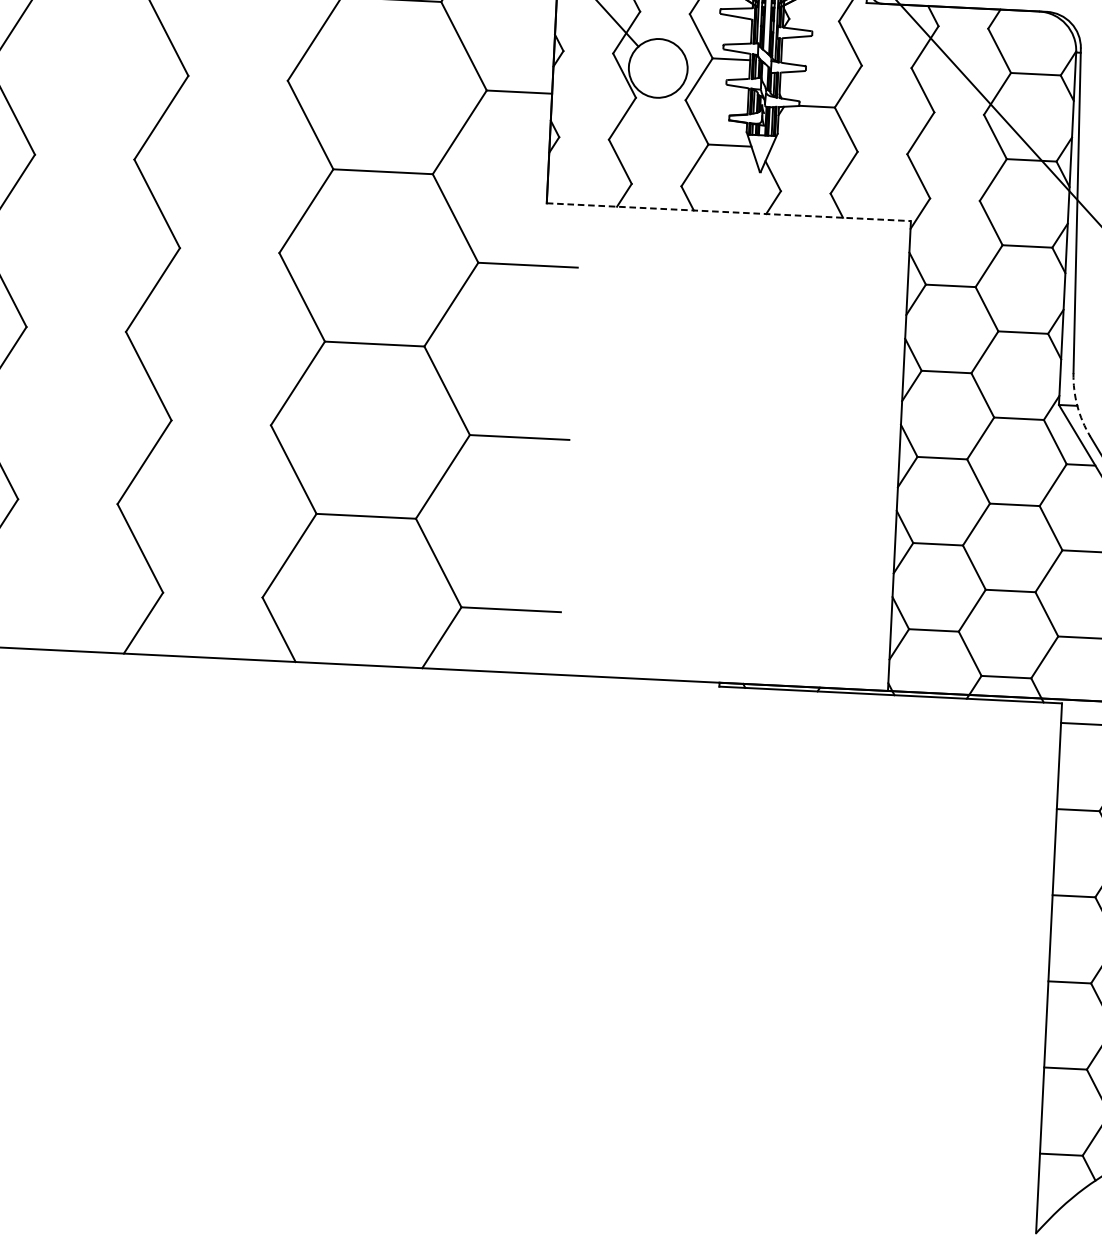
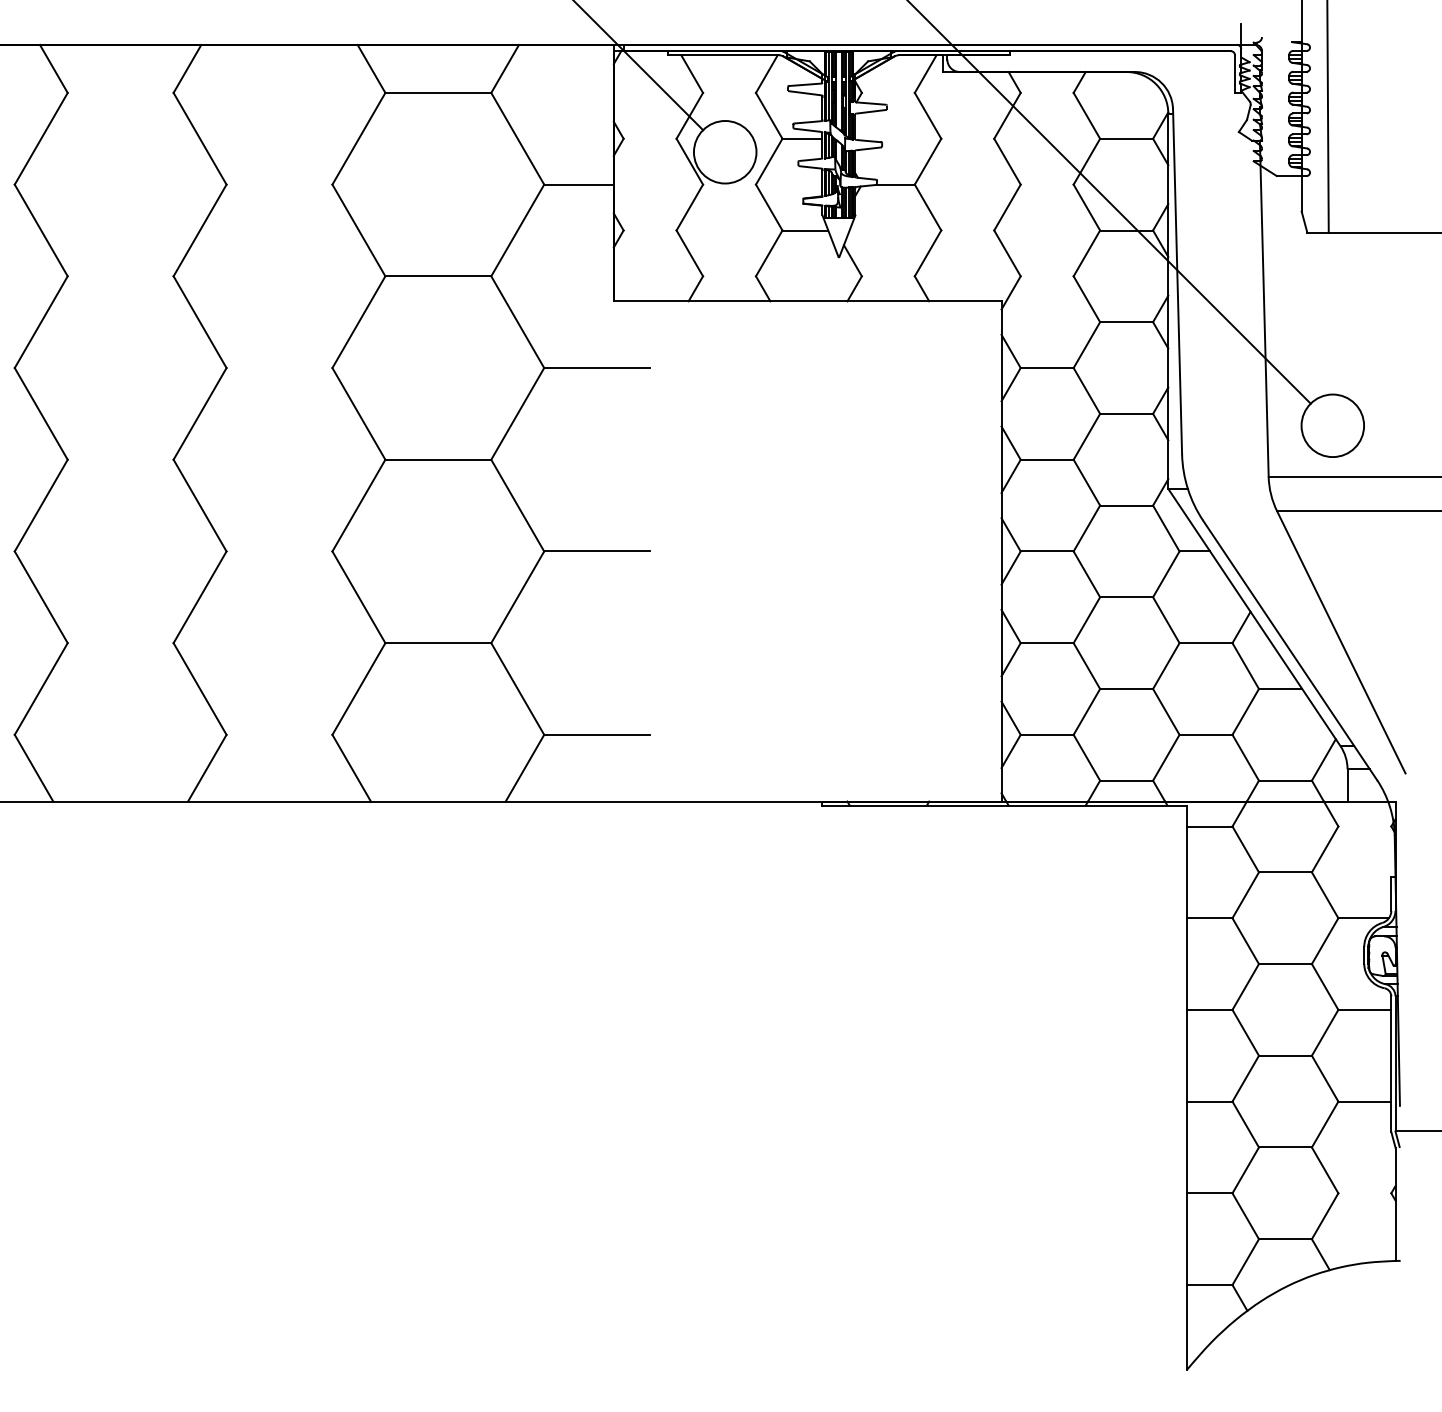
line: (728, 212) -> (807, 301), dashed -> solid
arc: (1076, 406) -> (1187, 489), dashed -> solid

